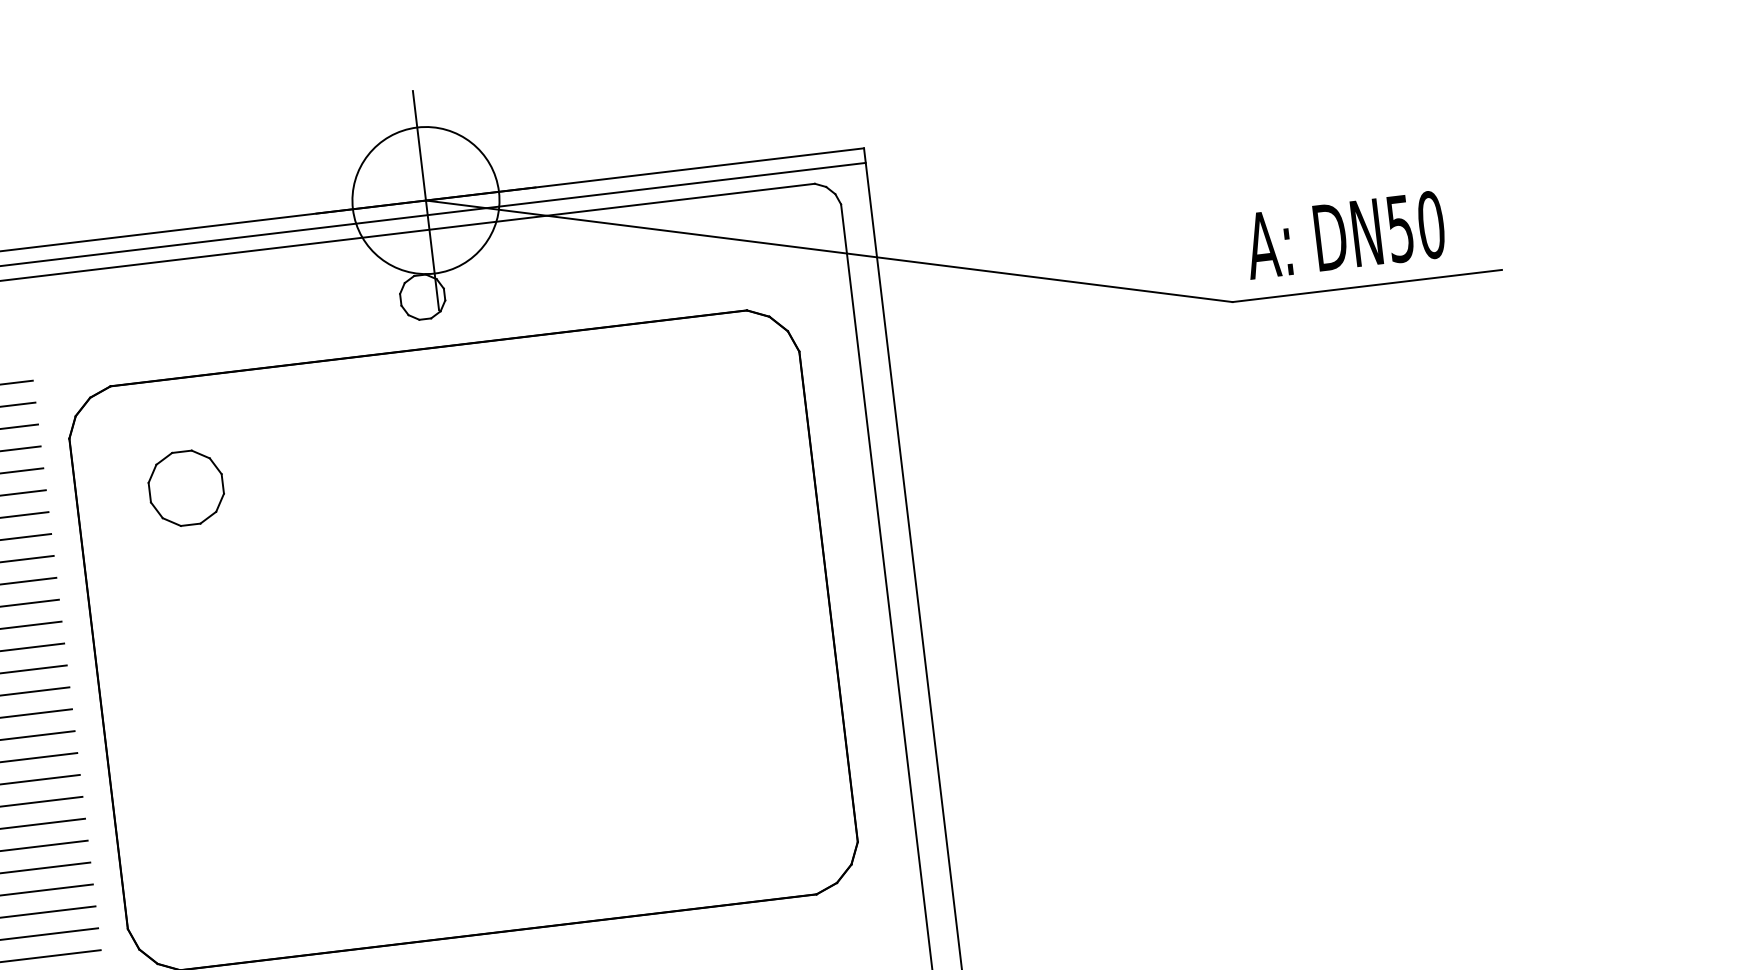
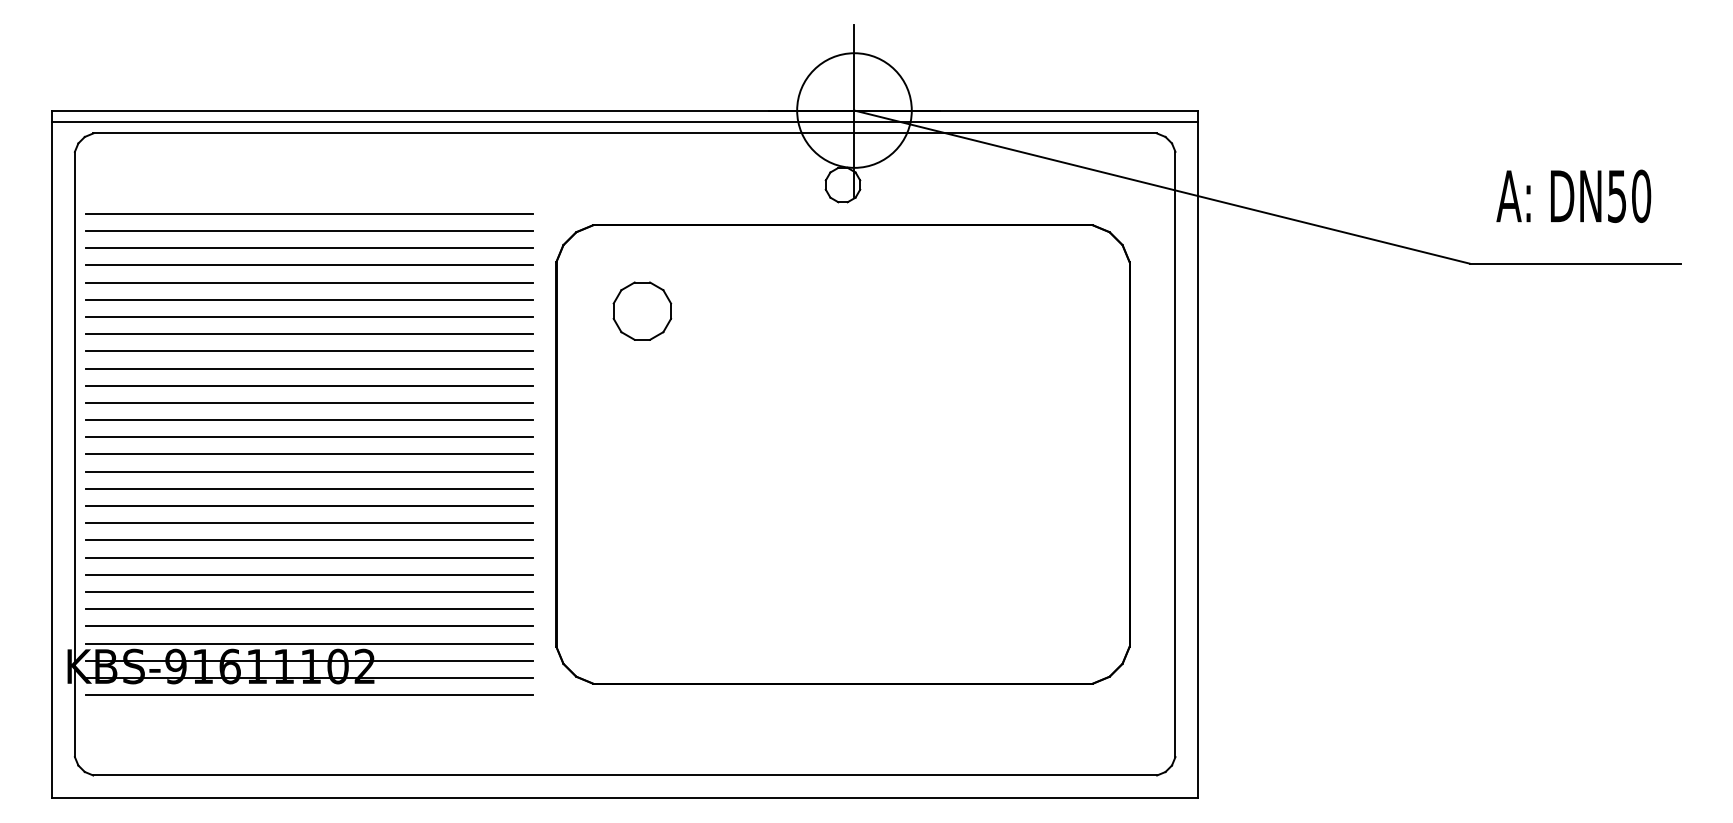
text: (1344, 234) -> (1573, 195), moved

